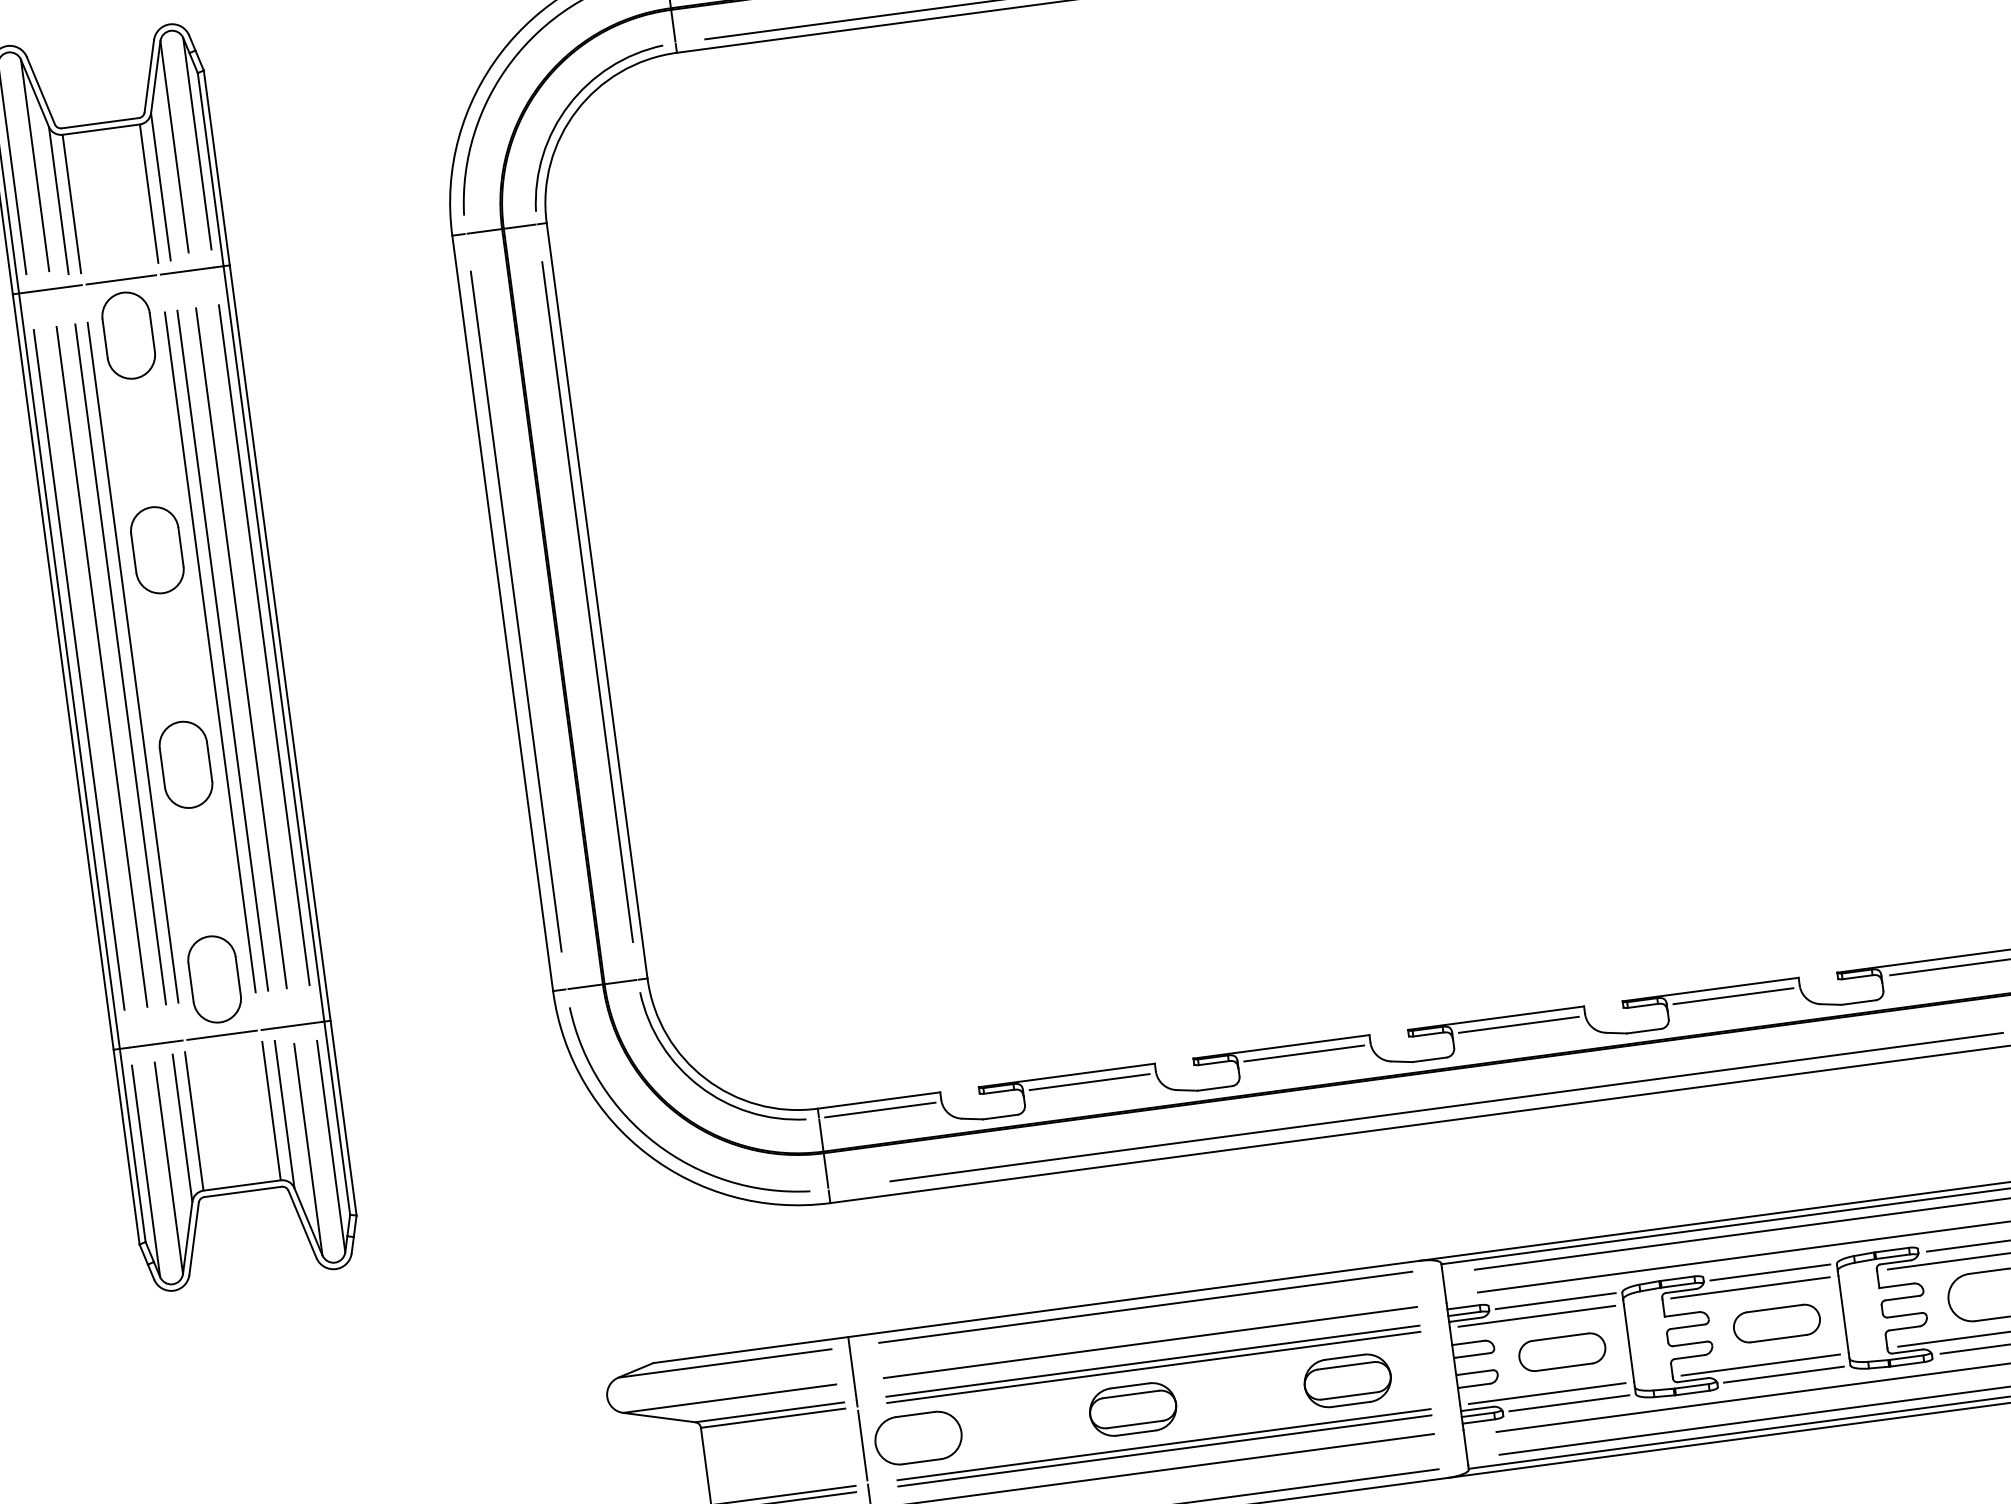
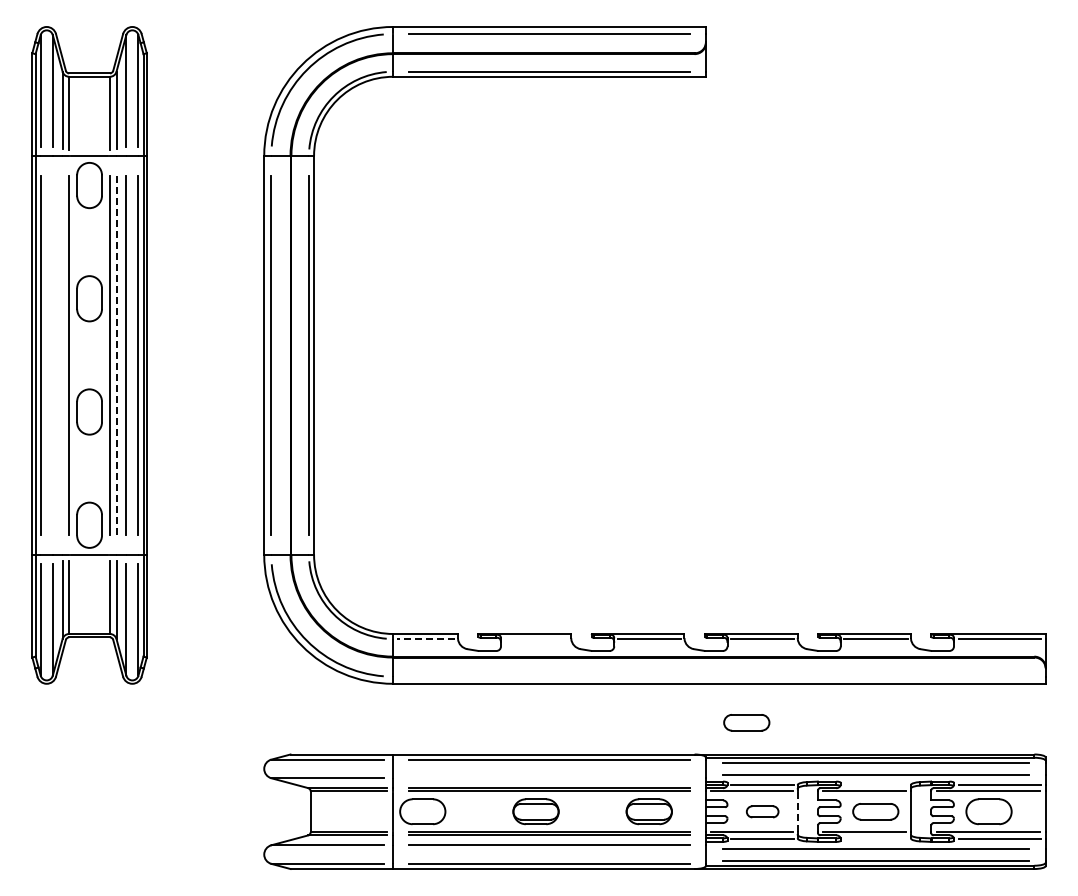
line: (222, 649) -> (116, 354), solid -> dashed
line: (120, 664) -> (62, 355), removed
line: (101, 667) -> (52, 355), removed
line: (1088, 1083) -> (535, 639), removed
line: (1446, 1106) -> (719, 676), removed
line: (880, 1111) -> (425, 639), solid -> dashed
part: (1509, 1187) -> (746, 722), added
line: (1769, 1271) -> (875, 784), removed
line: (1628, 1342) -> (797, 811), solid -> dashed
line: (1150, 1343) -> (549, 778), removed
part: (1562, 1351) -> (762, 811), size x0.7
line: (1783, 1374) -> (875, 838), removed

